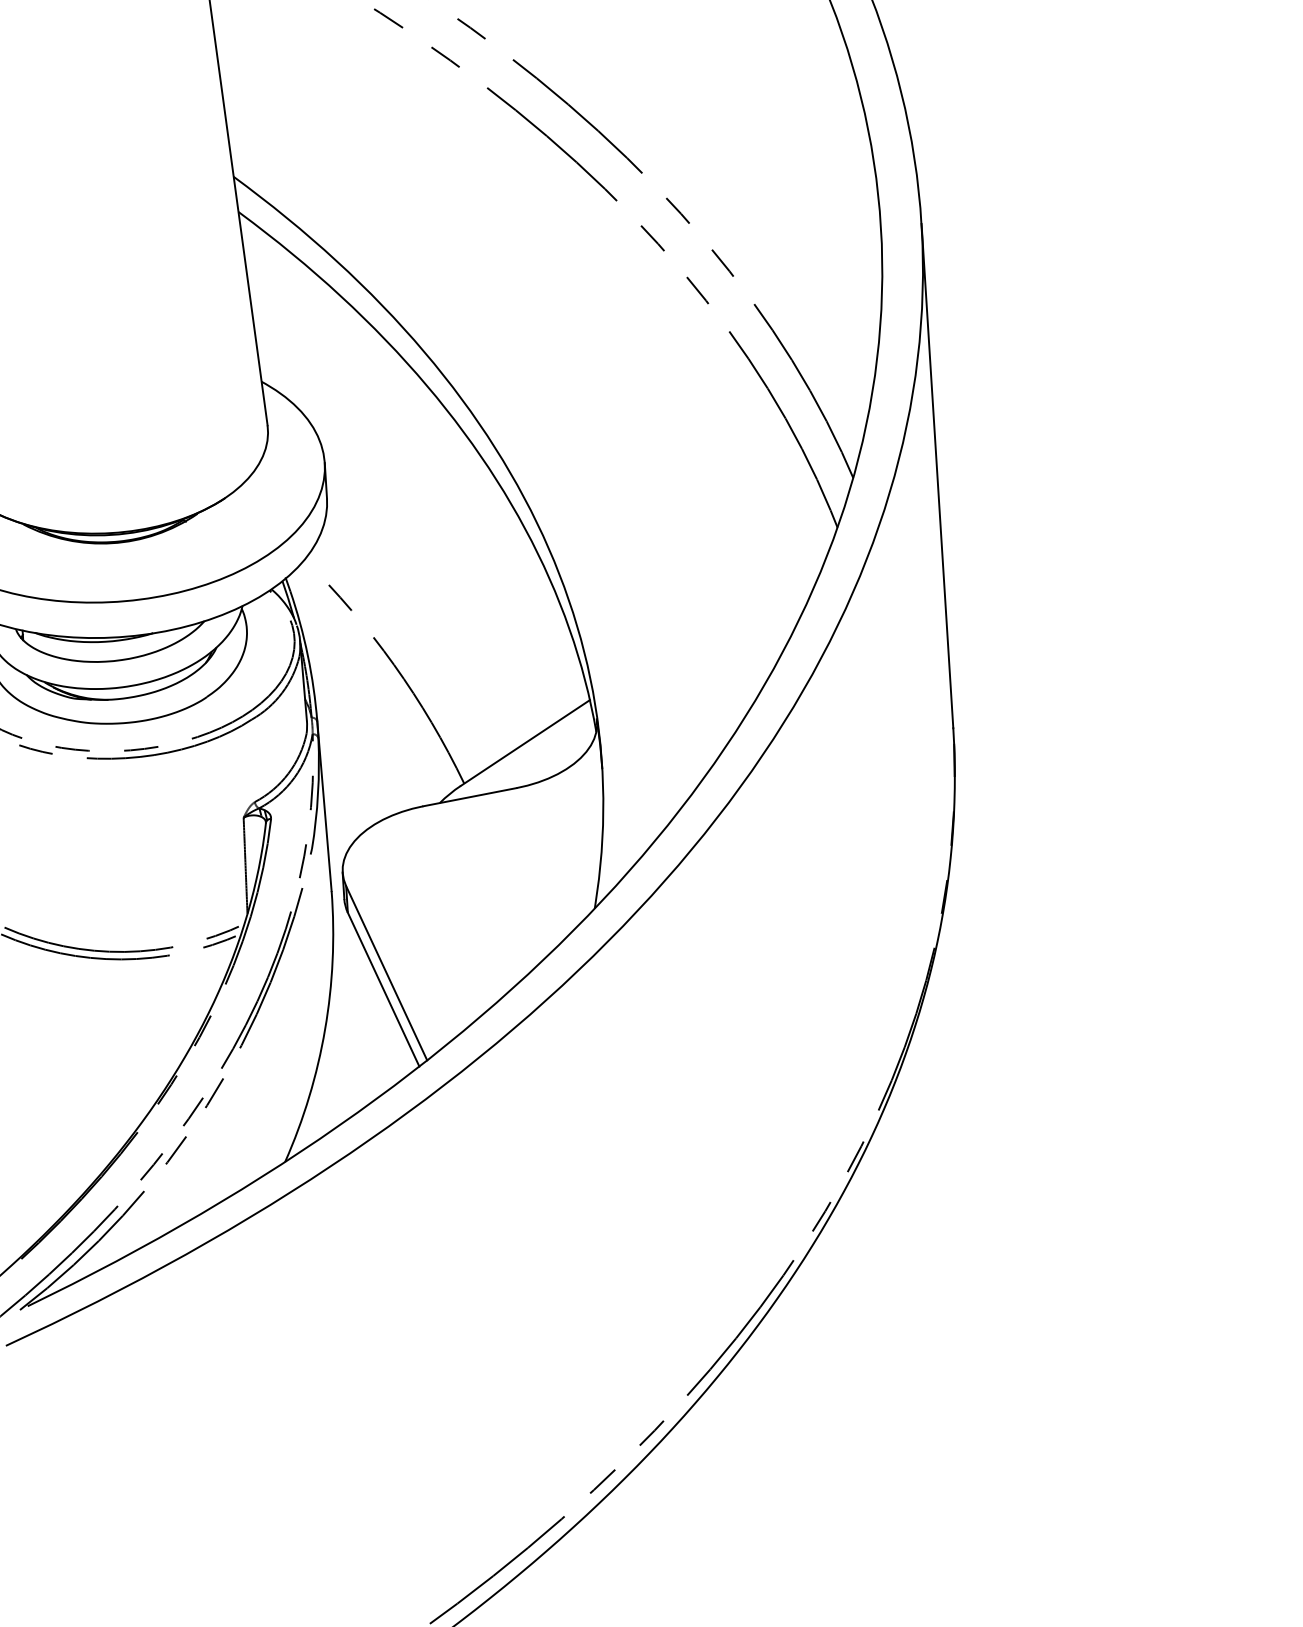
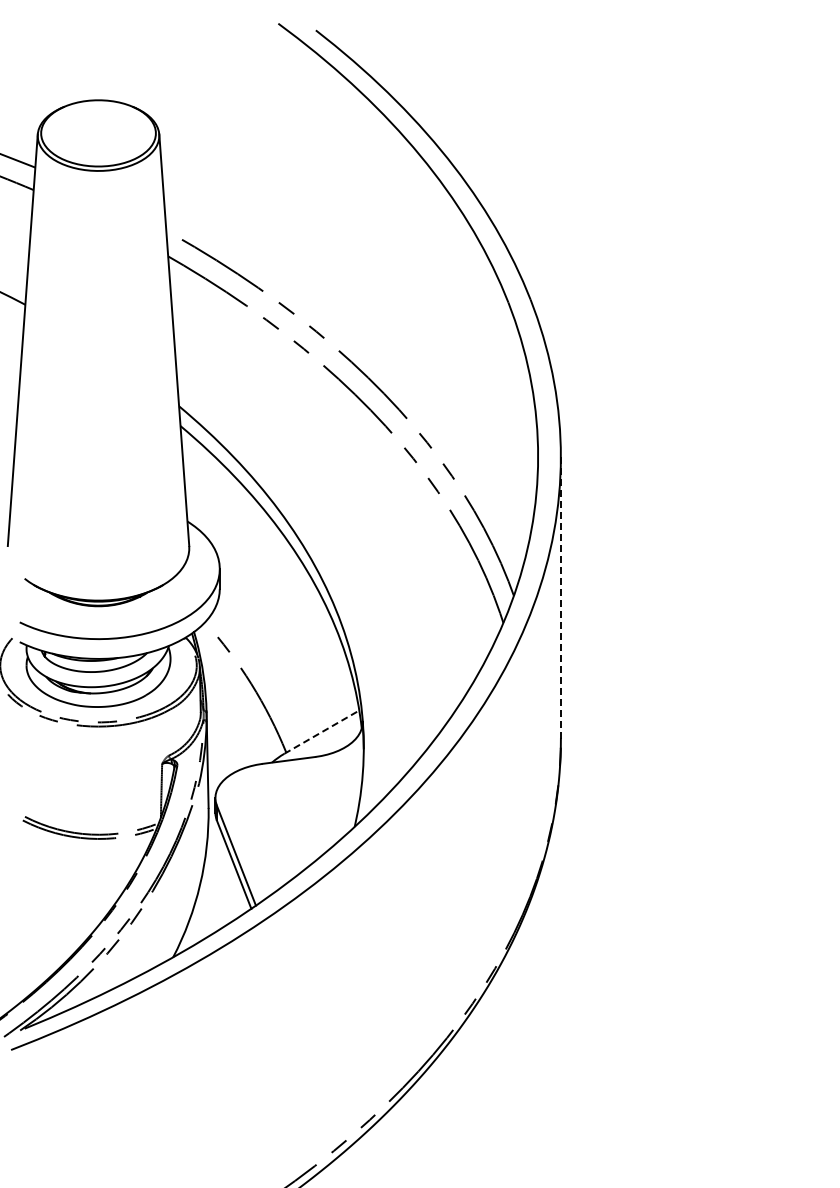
line: (936, 475) -> (560, 597), solid -> dashed
line: (526, 741) -> (322, 731), solid -> dashed

